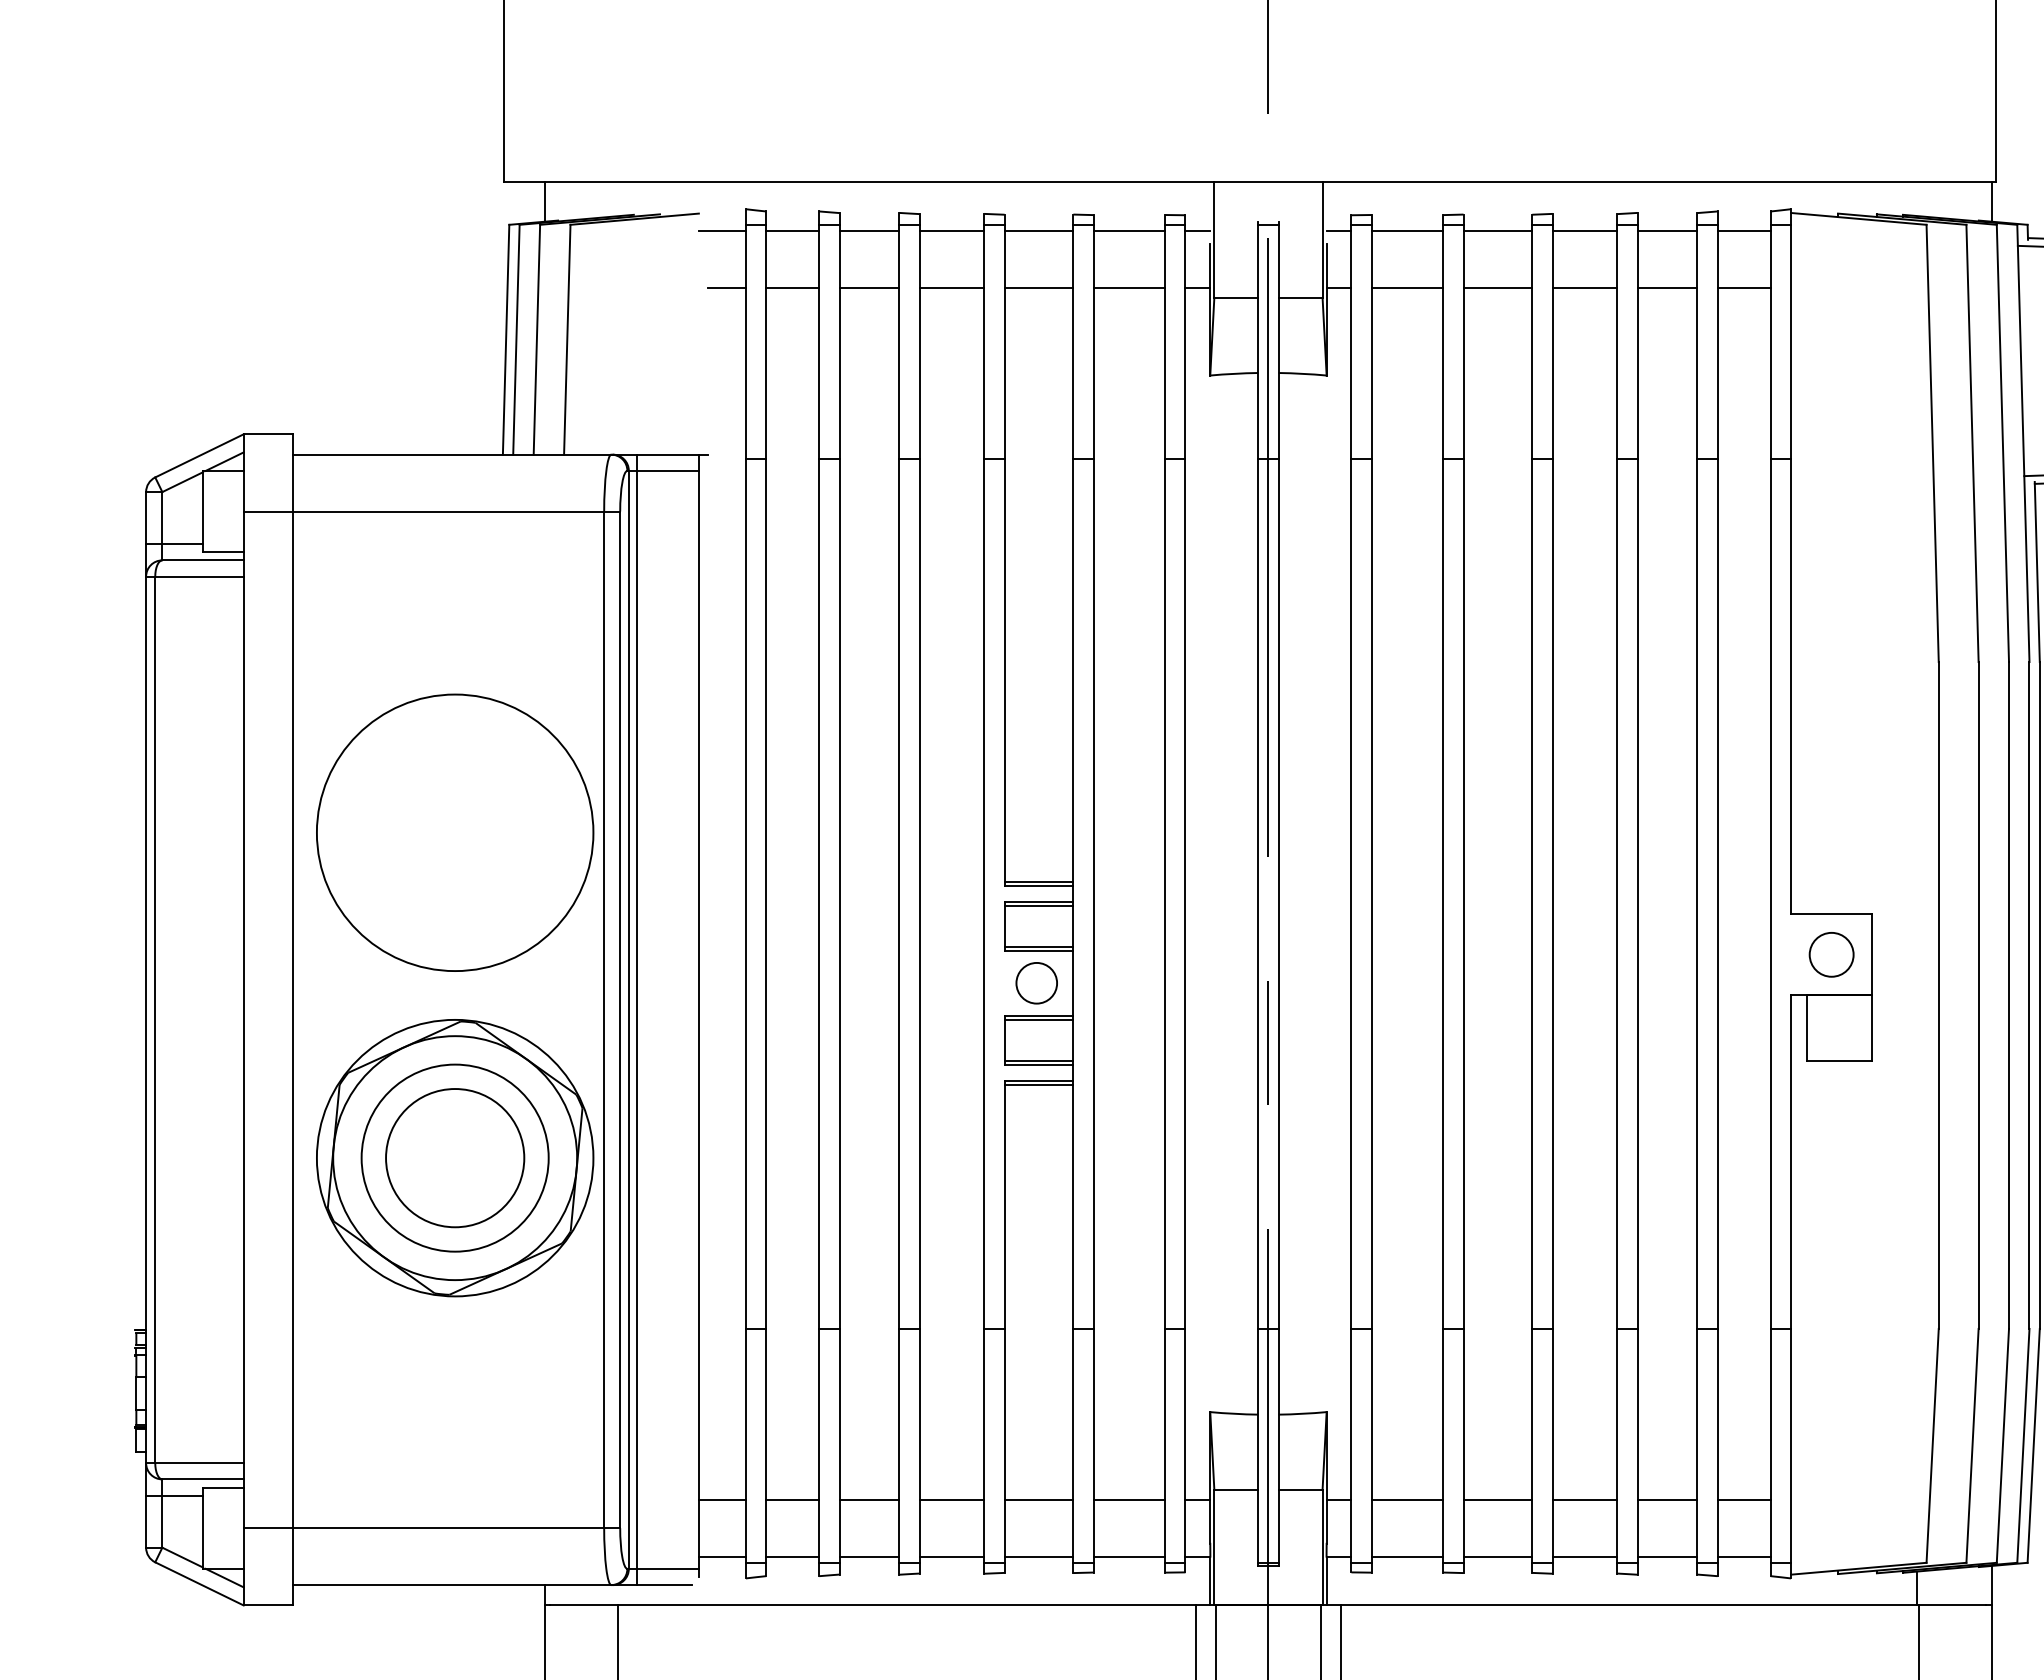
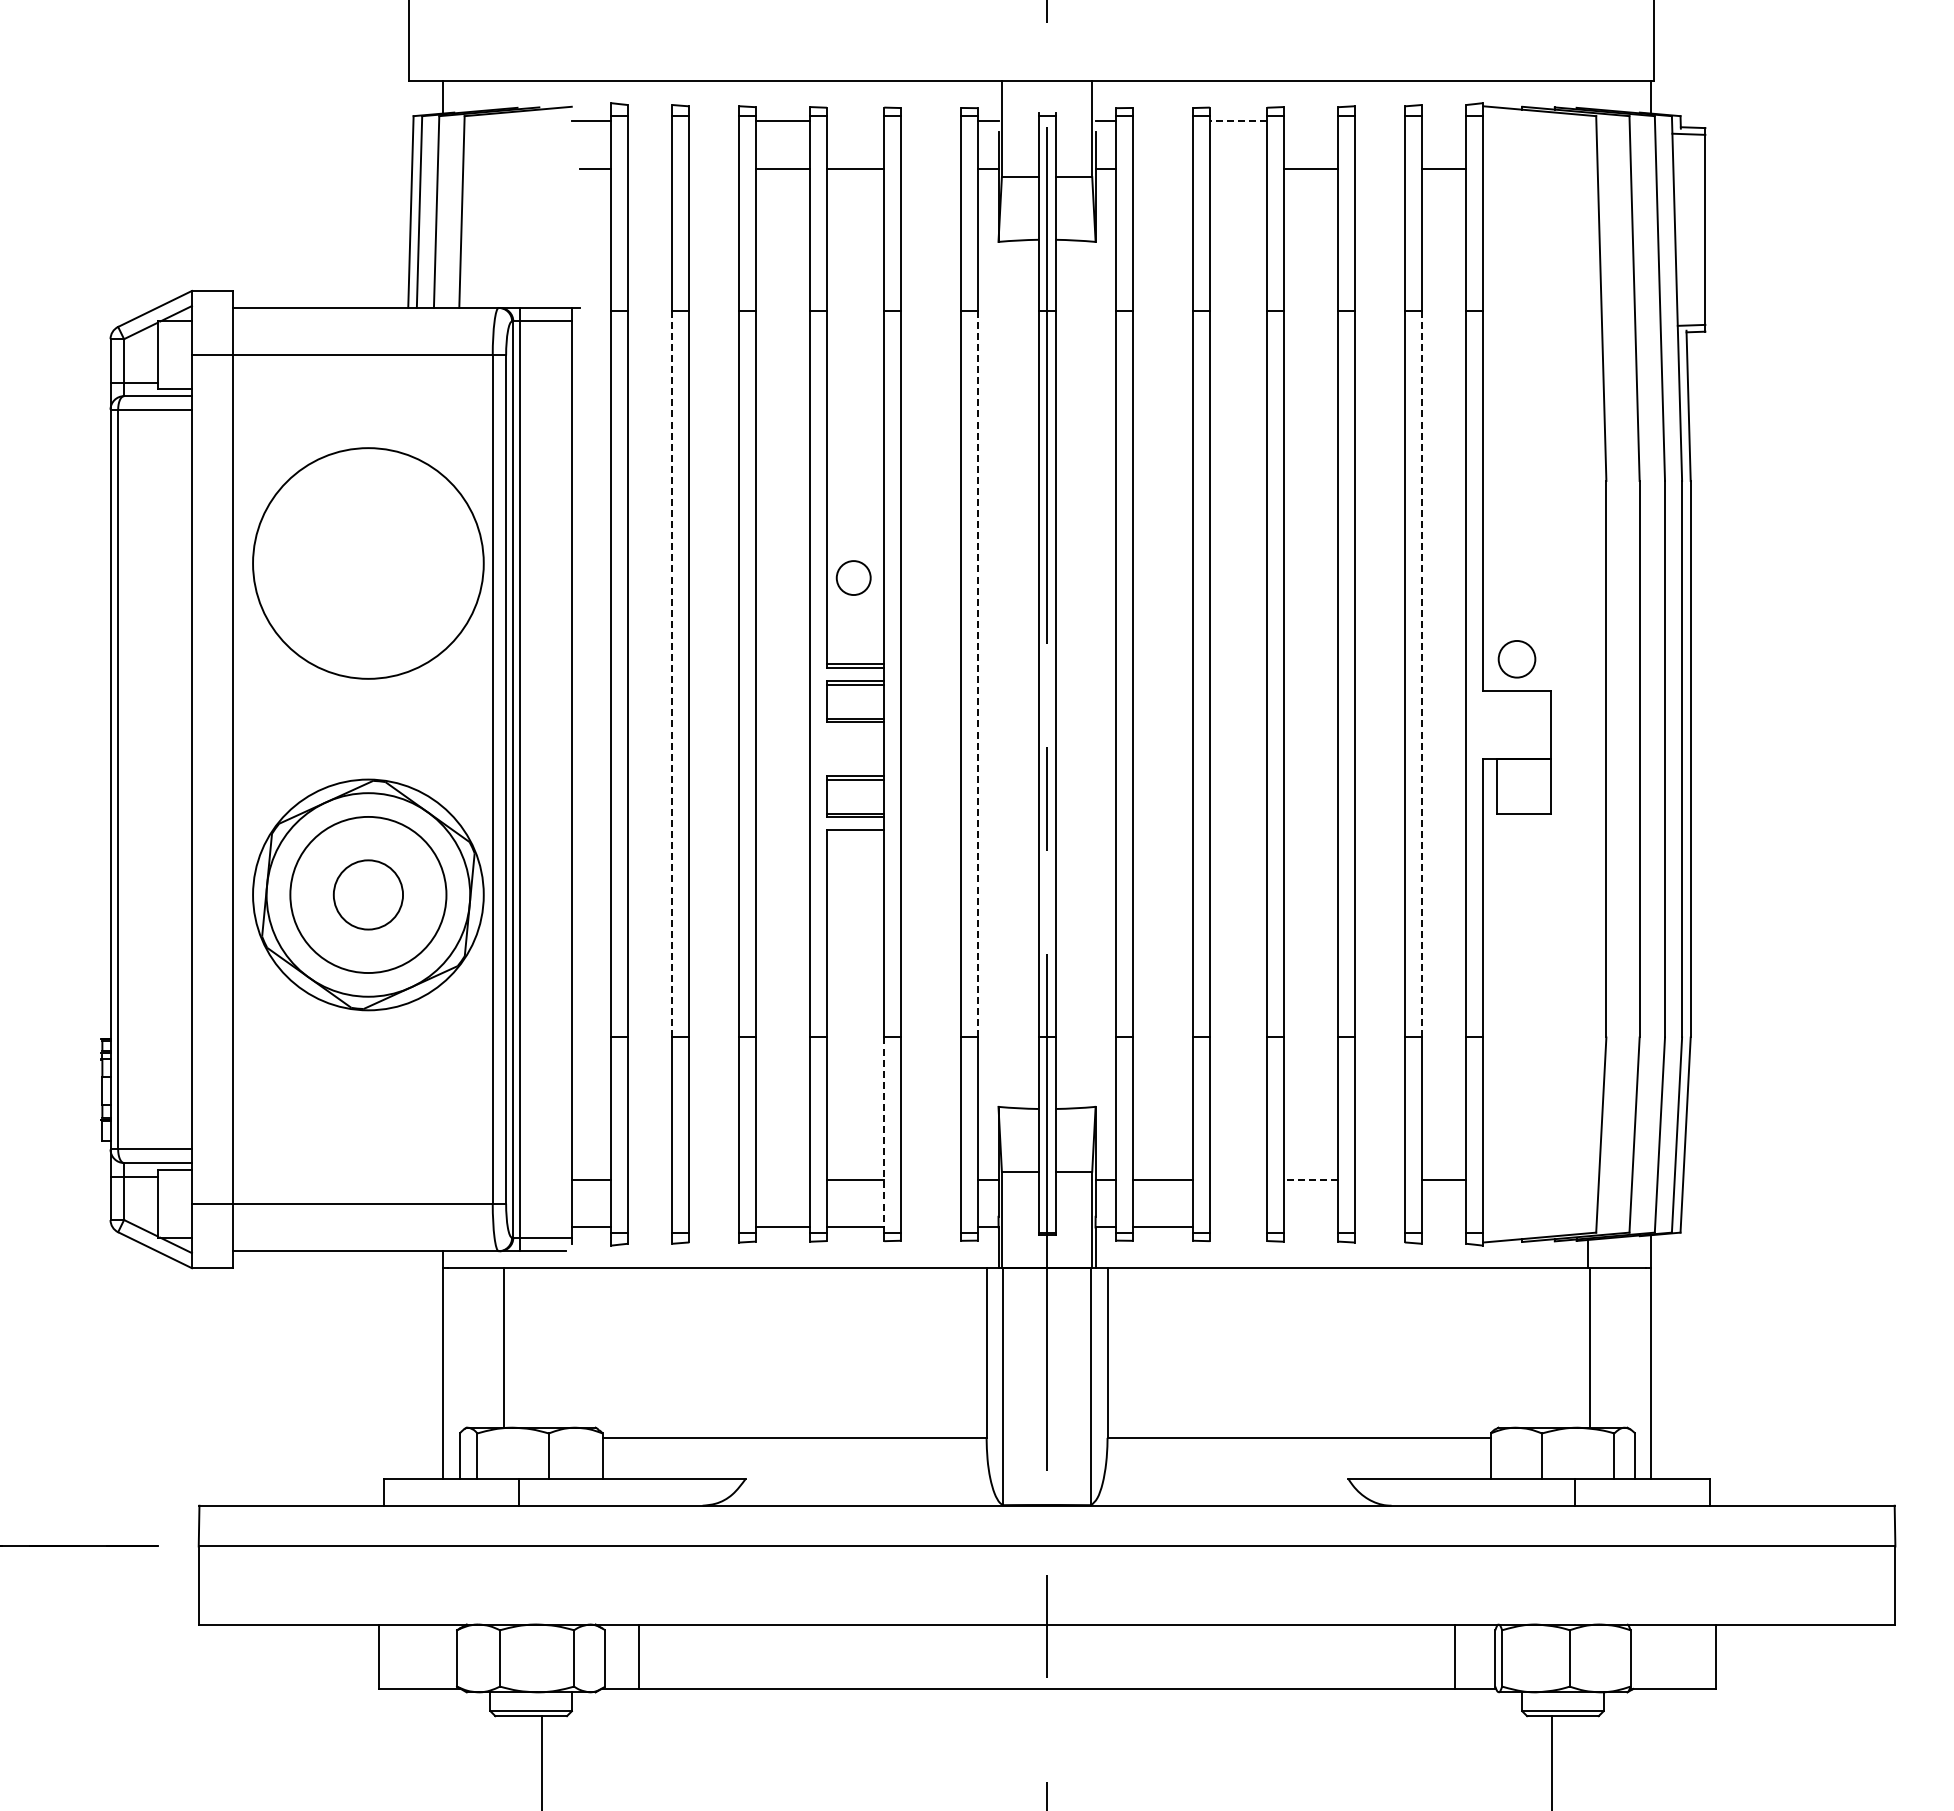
line: (793, 231) -> (650, 121), removed
line: (868, 231) -> (713, 121), removed
line: (1038, 231) -> (855, 121), removed
line: (1128, 231) -> (930, 121), removed
line: (1406, 231) -> (1162, 121), removed
line: (1497, 231) -> (1238, 121), solid -> dashed
line: (1585, 231) -> (1311, 121), removed
line: (1666, 231) -> (1379, 121), removed
line: (1743, 231) -> (1443, 121), removed
line: (793, 287) -> (650, 168), removed
line: (868, 287) -> (713, 168), removed
line: (1128, 287) -> (930, 168), removed
line: (1406, 287) -> (1162, 168), removed
line: (1497, 287) -> (1238, 168), removed
line: (1666, 287) -> (1379, 168), removed
circle: (455, 832) -> (368, 563), moved
line: (819, 892) -> (672, 673), solid -> dashed
line: (1185, 892) -> (977, 673), solid -> dashed
line: (1717, 892) -> (1421, 673), solid -> dashed
circle: (1831, 955) -> (1516, 659), moved
circle: (1036, 982) -> (853, 577), moved
line: (1038, 1084) -> (855, 833), removed
circle: (455, 1157) -> (368, 894), size x0.6
line: (1073, 1446) -> (884, 1135), solid -> dashed
line: (793, 1500) -> (650, 1180), removed
line: (868, 1500) -> (713, 1180), removed
line: (951, 1500) -> (782, 1180), removed
line: (1128, 1500) -> (930, 1180), removed
line: (1497, 1500) -> (1238, 1180), removed
line: (1584, 1500) -> (1310, 1180), solid -> dashed
line: (1666, 1500) -> (1379, 1180), removed
line: (793, 1556) -> (650, 1227), removed
line: (868, 1556) -> (713, 1227), removed
line: (1128, 1556) -> (930, 1227), removed
line: (1497, 1556) -> (1238, 1227), removed
line: (1585, 1556) -> (1311, 1227), removed
line: (1666, 1556) -> (1379, 1227), removed
line: (1743, 1556) -> (1443, 1227), removed

